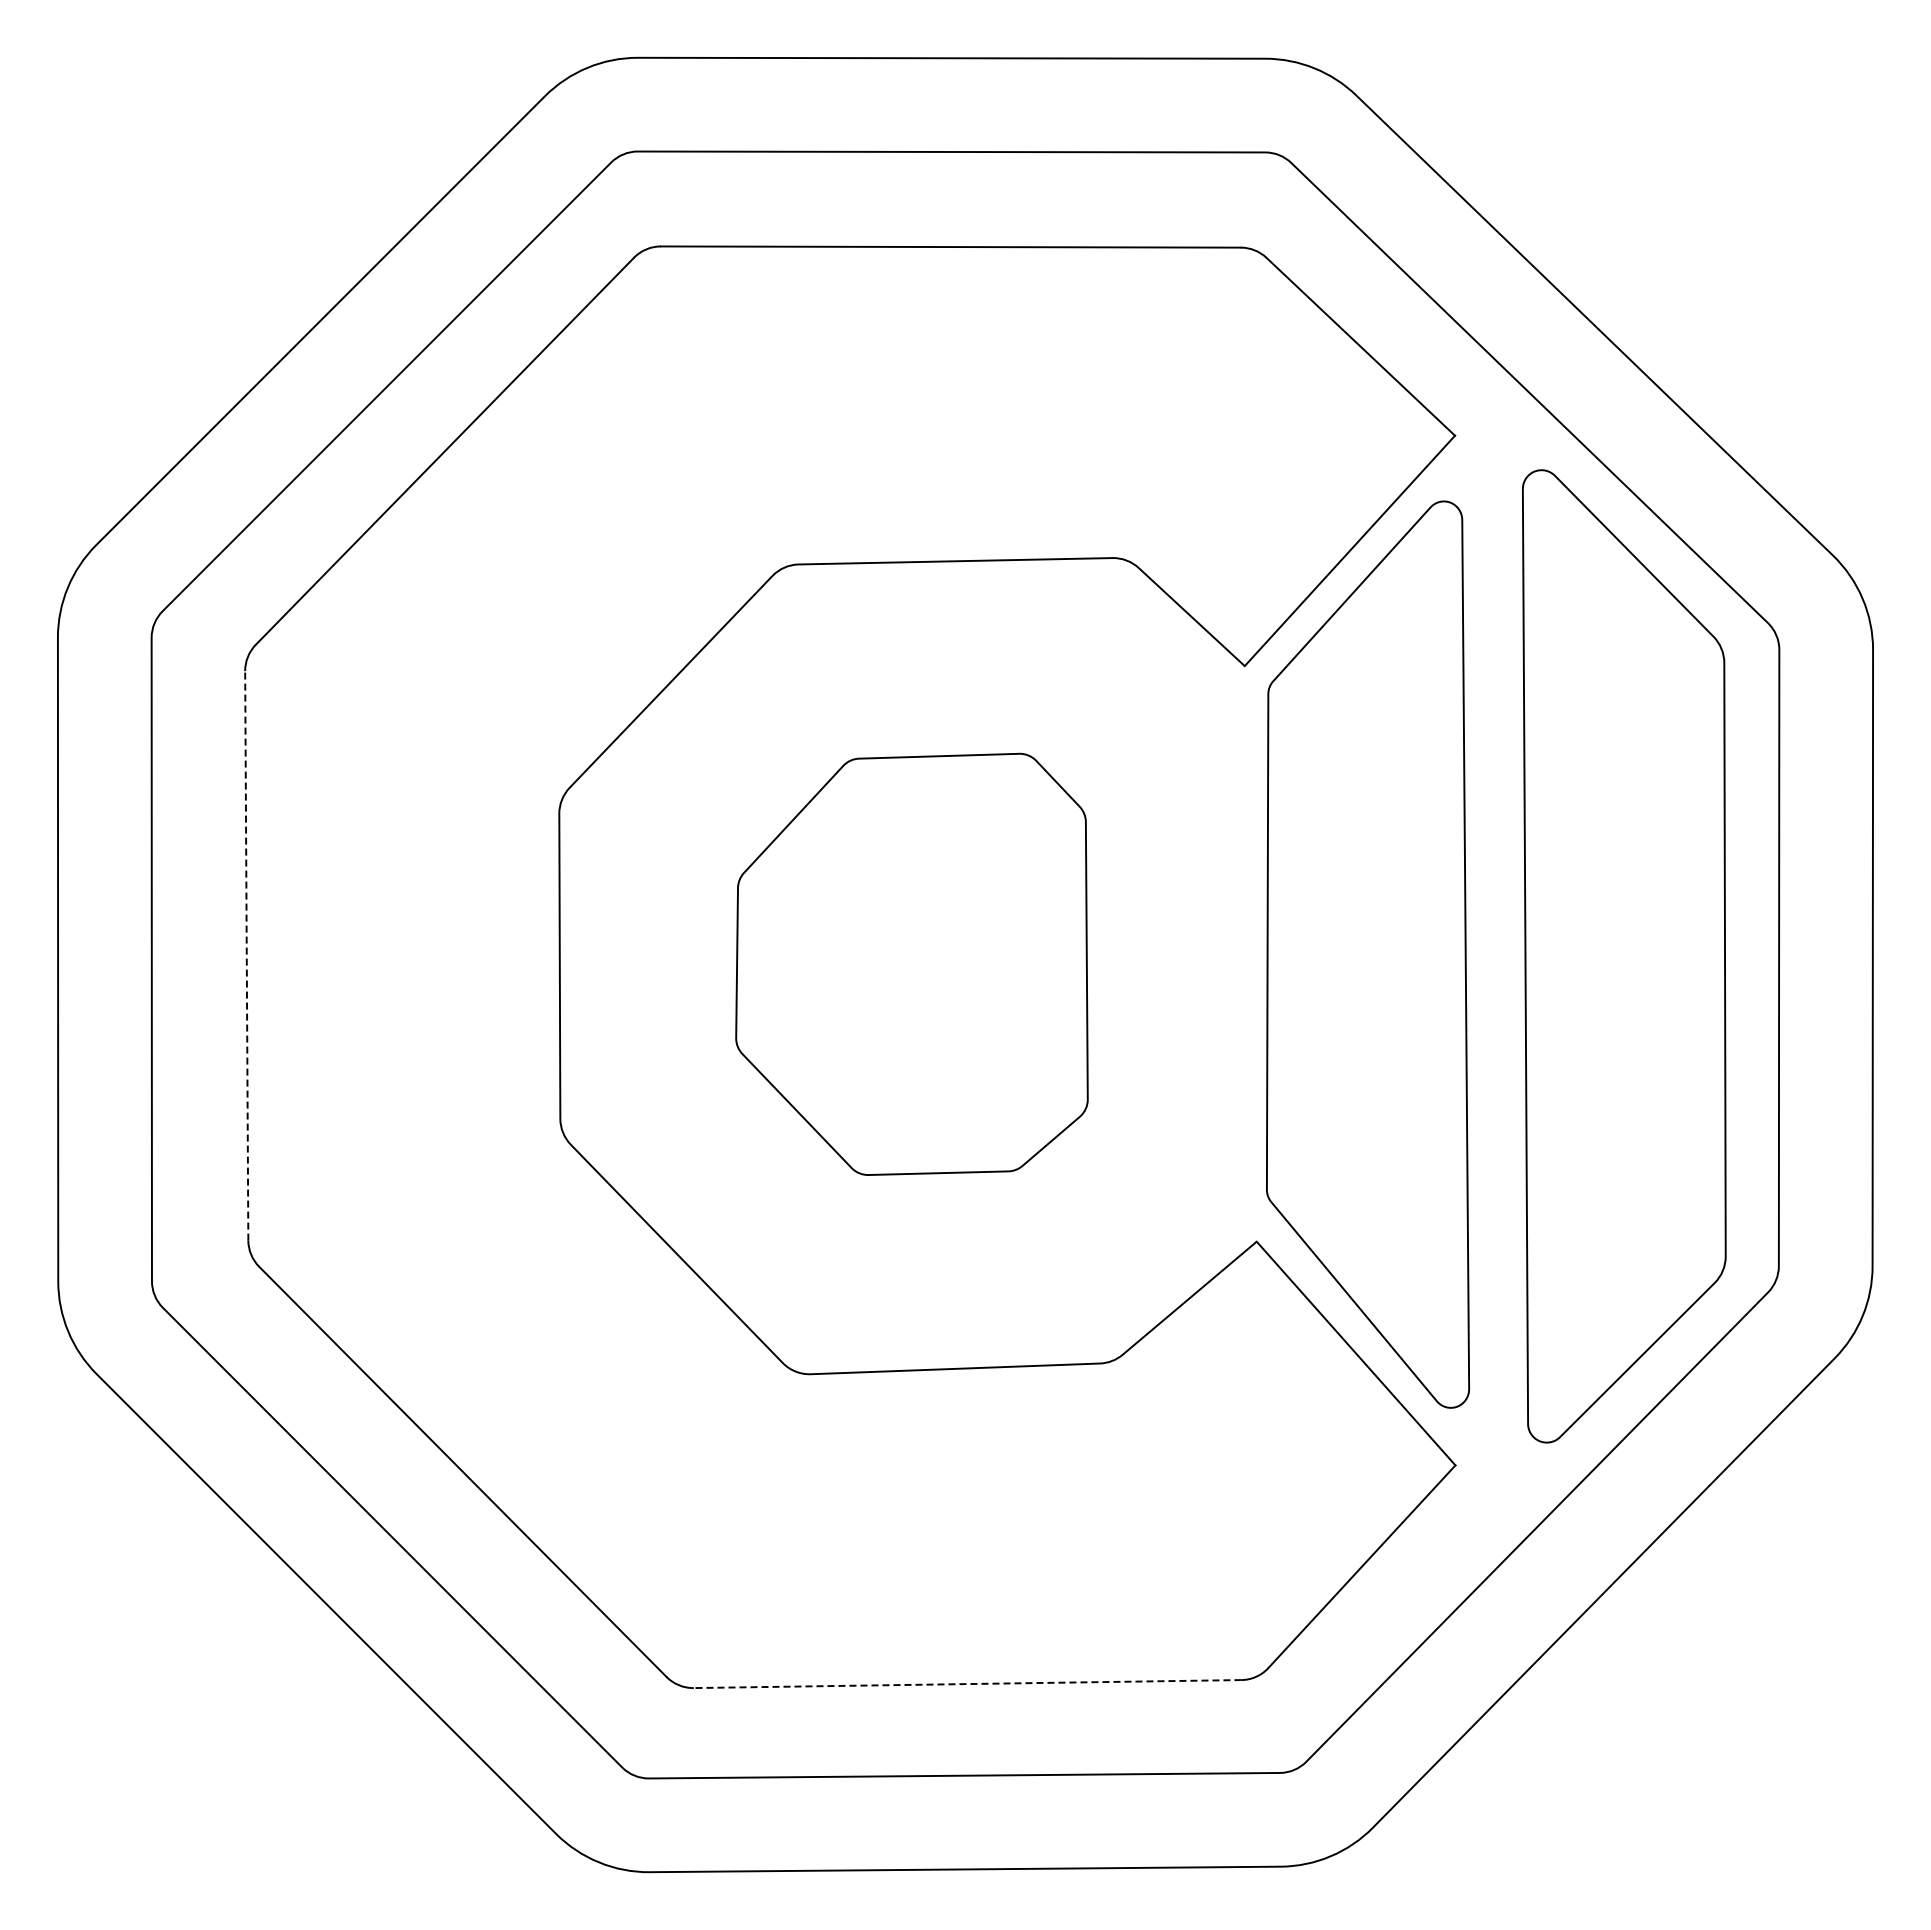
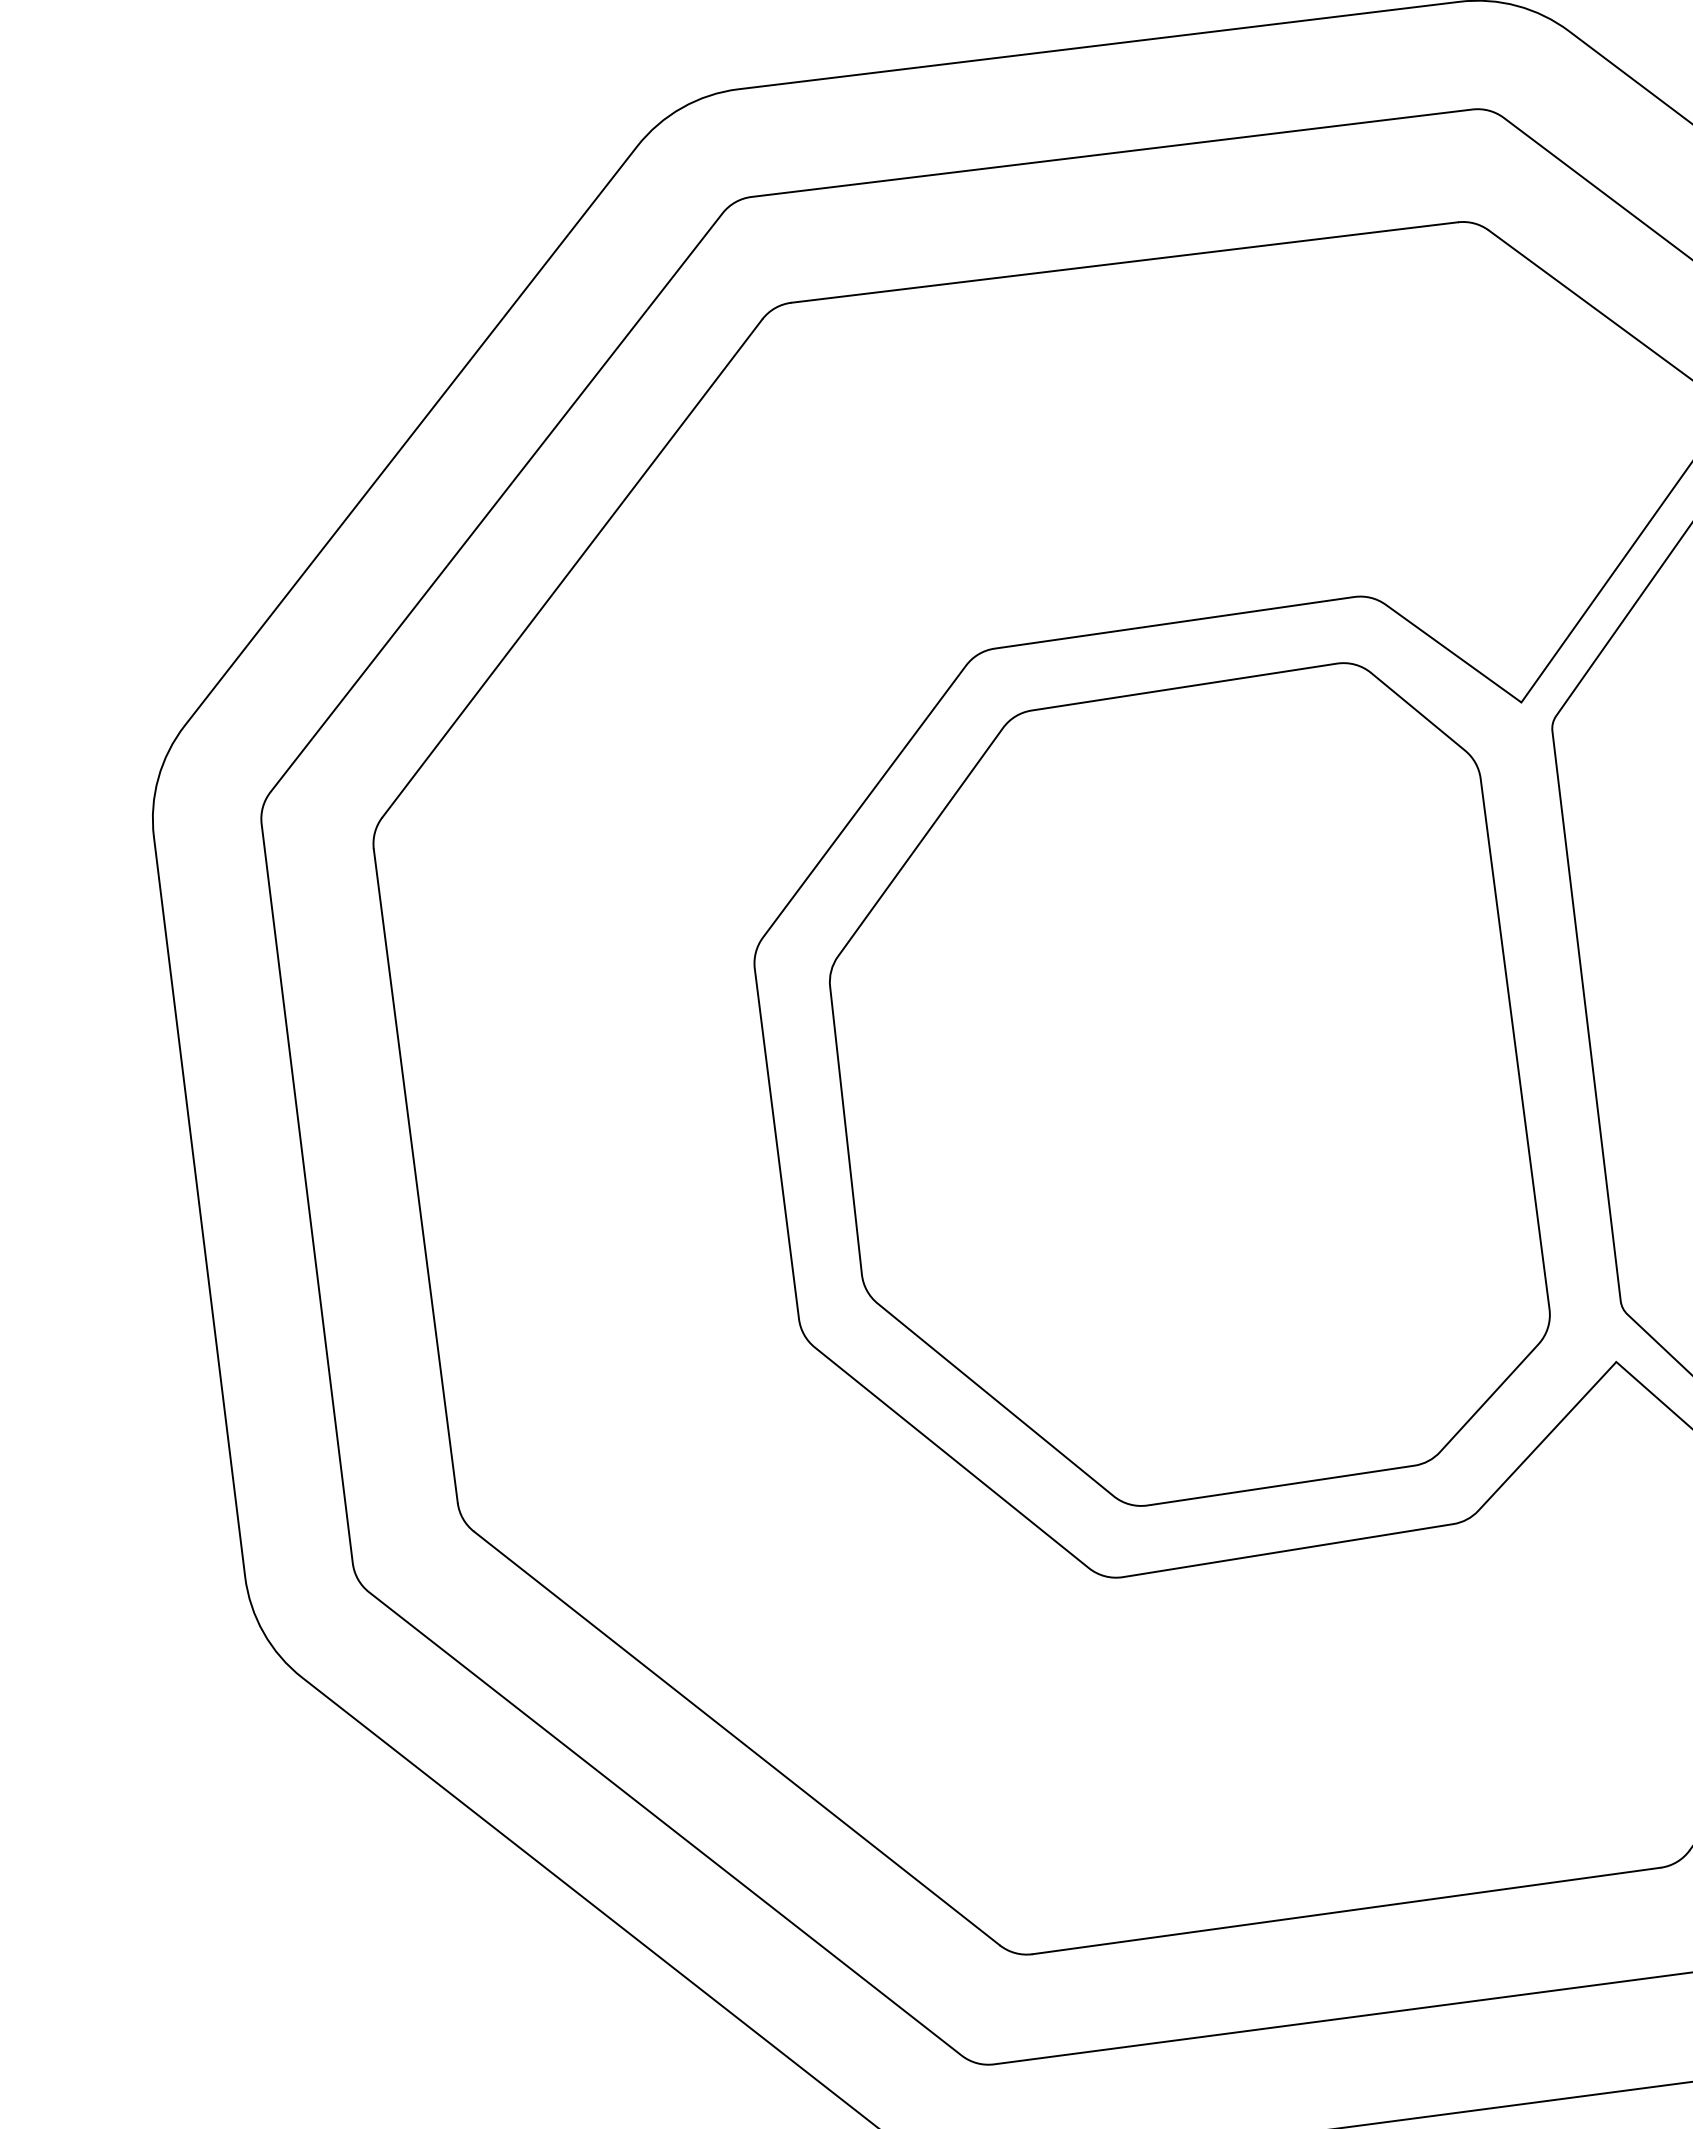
line: (246, 955) -> (415, 1175), dashed -> solid
part: (911, 964) -> (1180, 1092), size x1.67
line: (967, 1684) -> (1346, 1911), dashed -> solid

